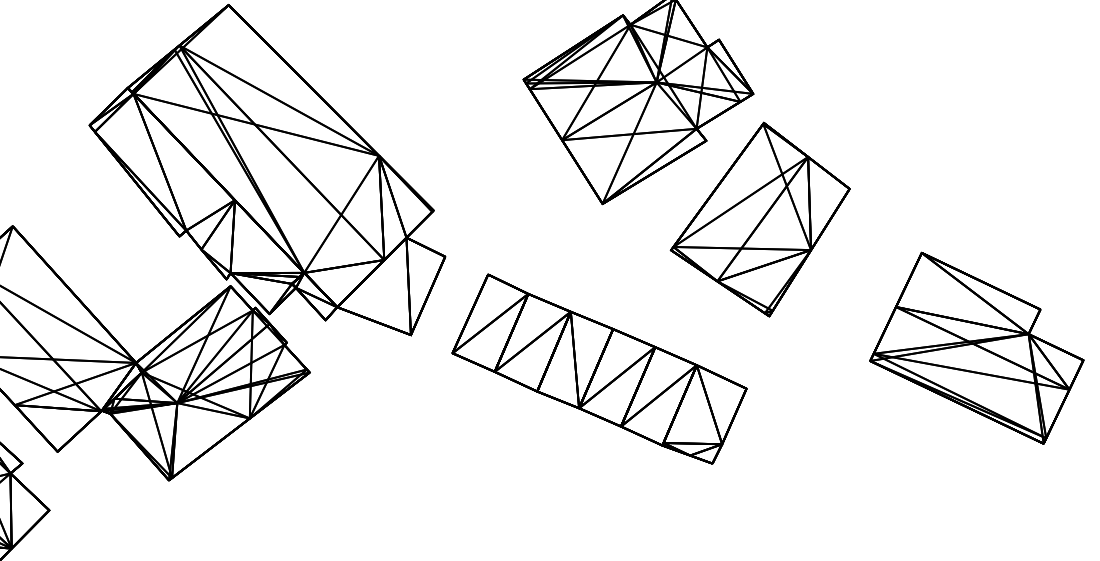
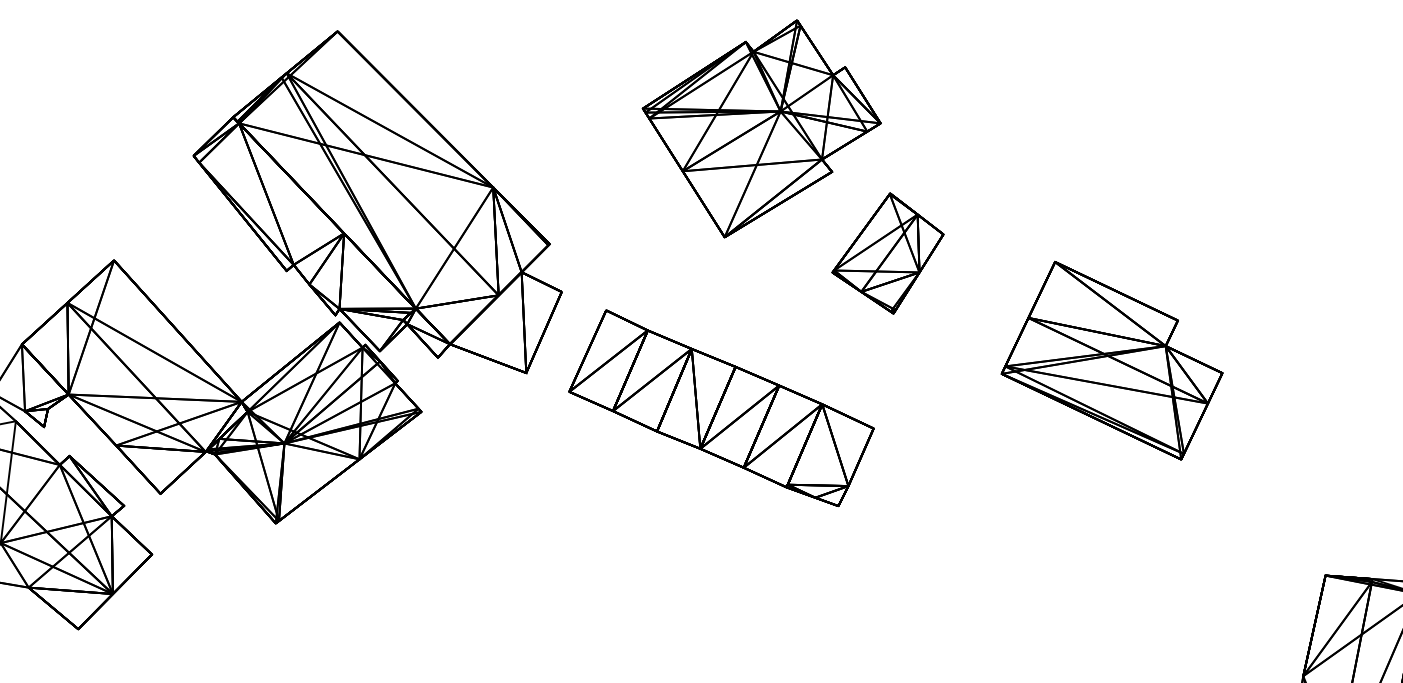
part: (759, 219) -> (887, 253), size x0.6
part: (976, 348) -> (1111, 360), moved

